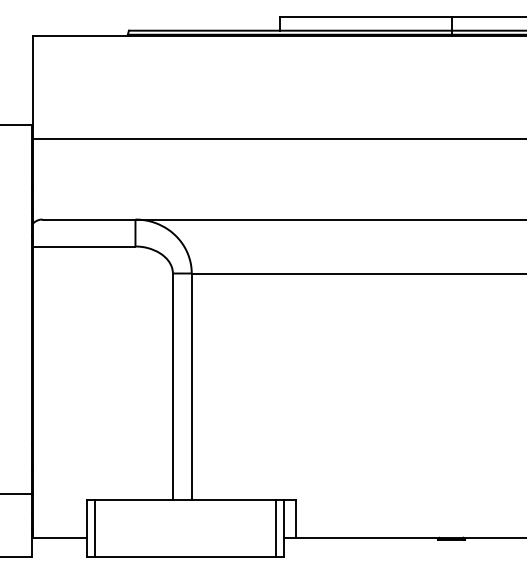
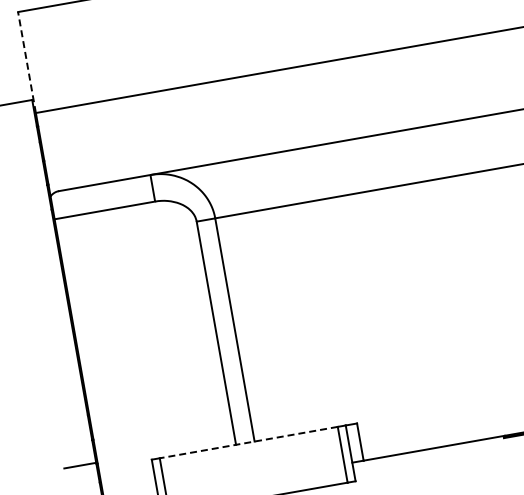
line: (33, 86) -> (26, 61), solid -> dashed
line: (185, 500) -> (248, 443), solid -> dashed

